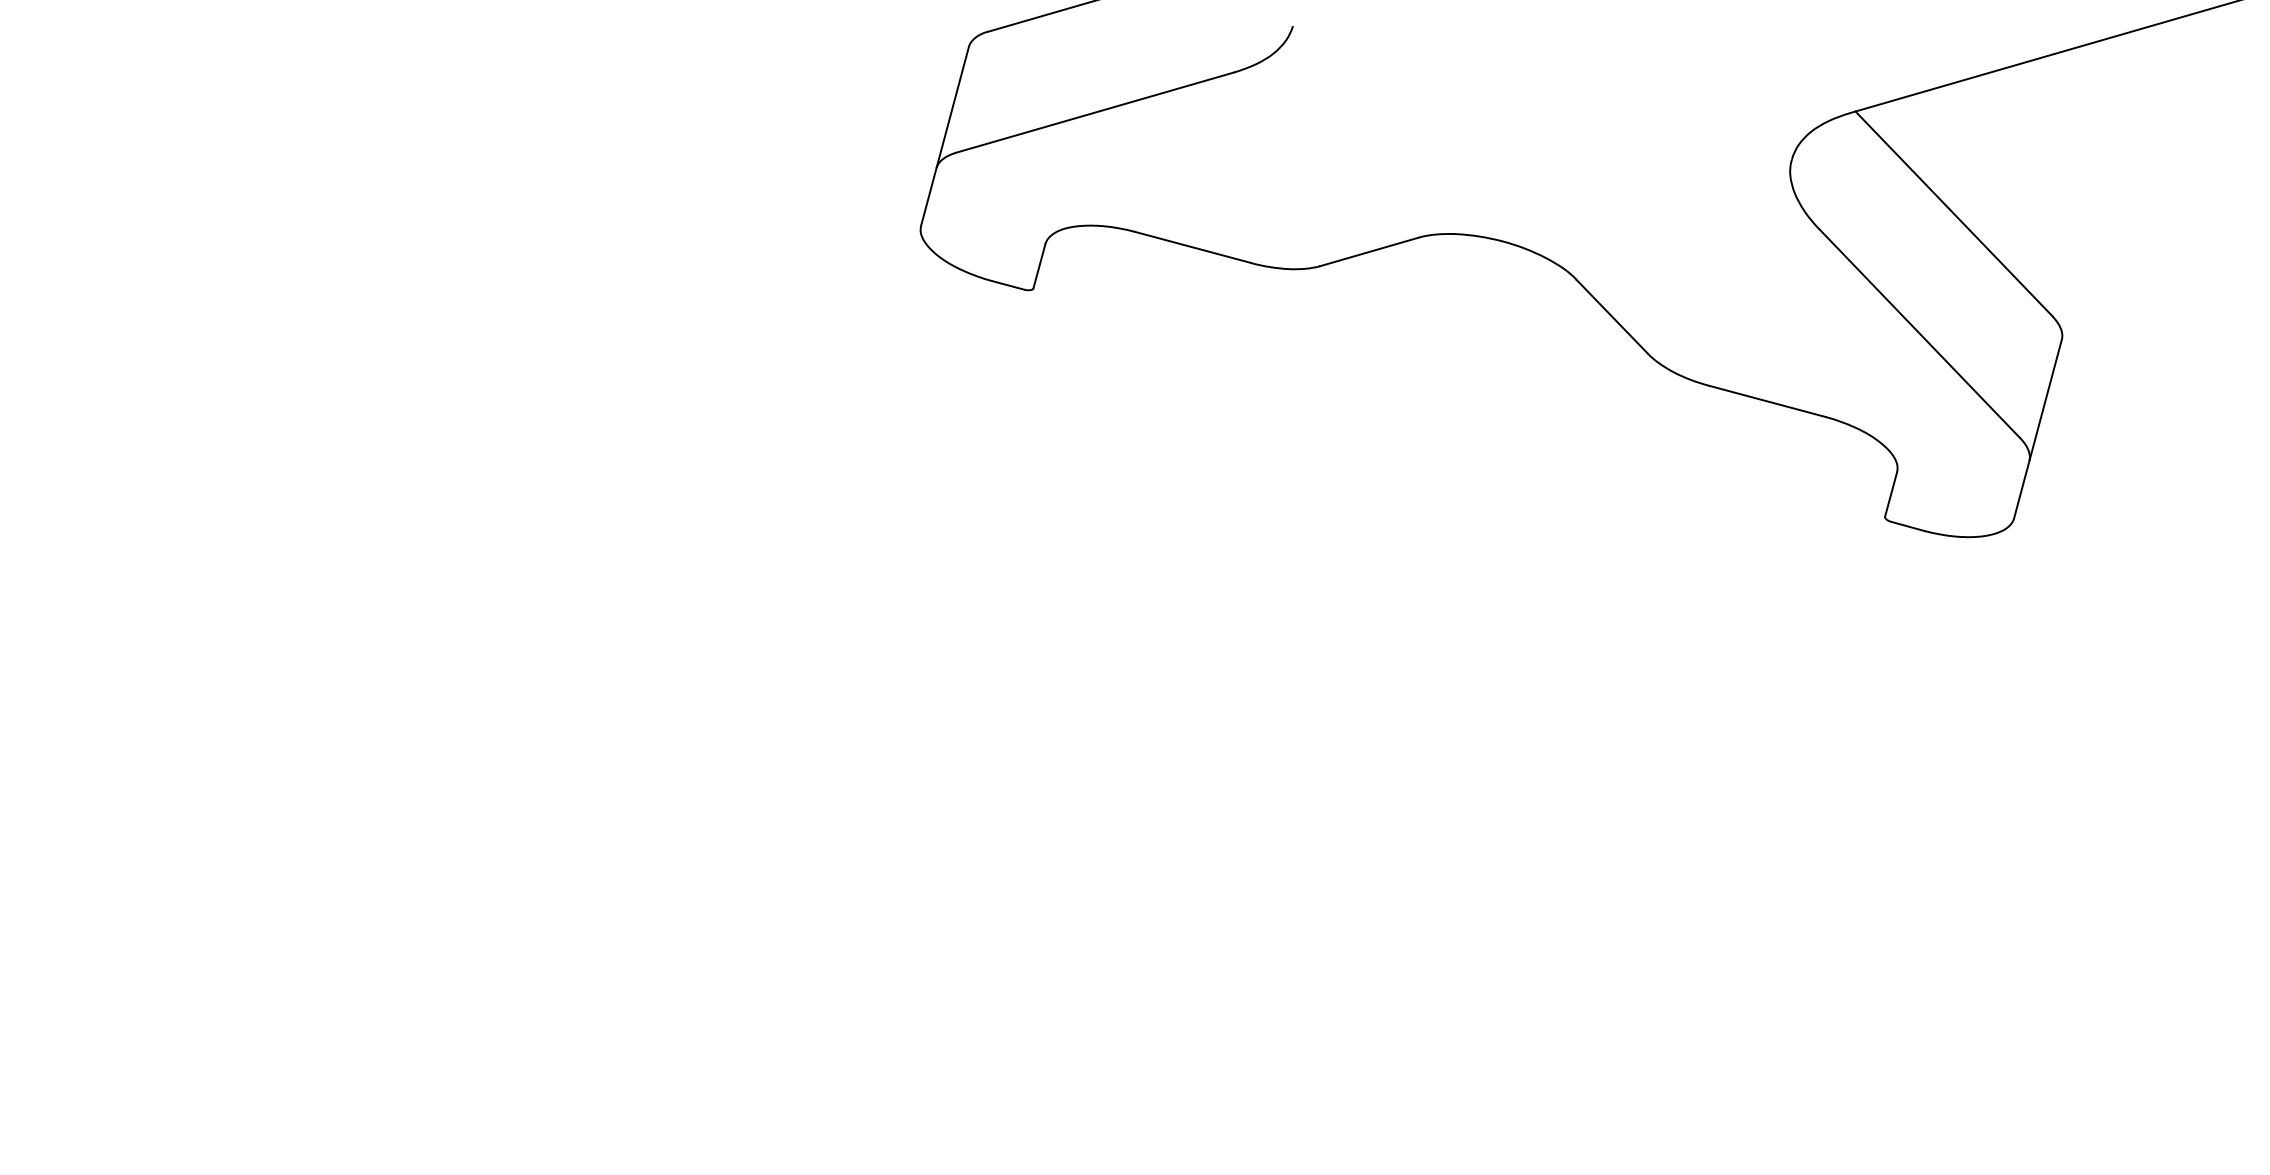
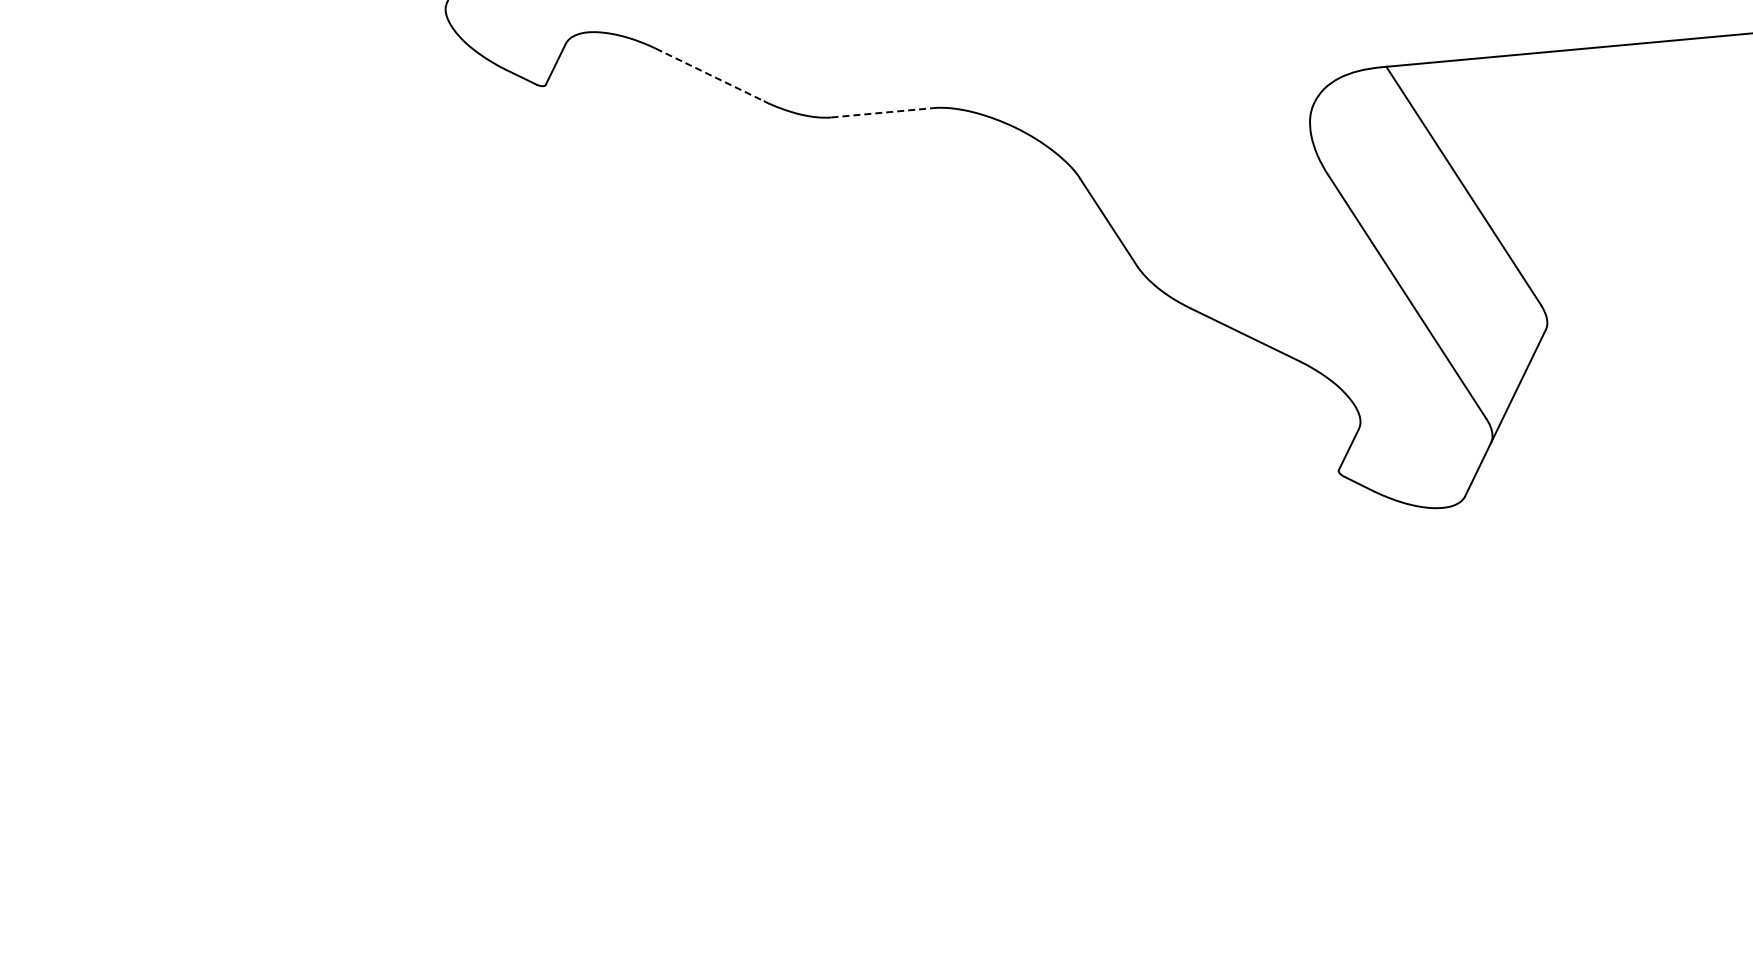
line: (1193, 247) -> (710, 75), solid -> dashed
line: (1370, 251) -> (883, 112), solid -> dashed

